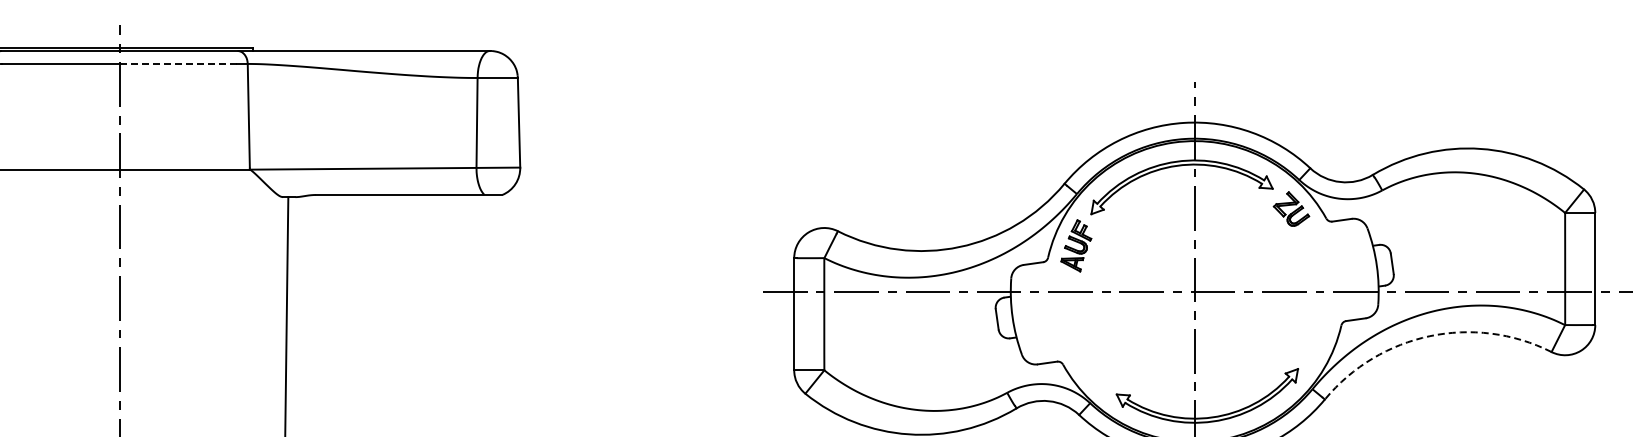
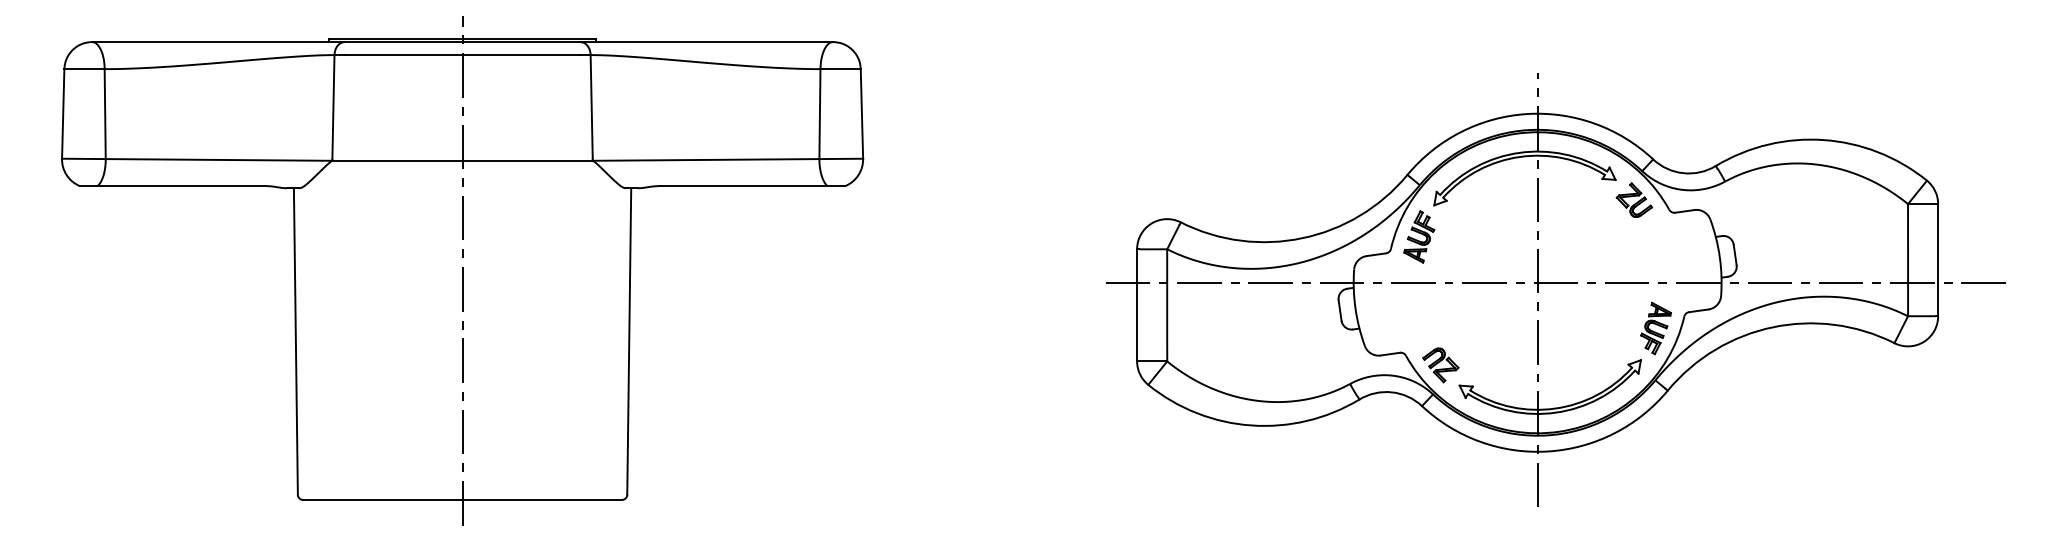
line: (178, 64) -> (521, 55), dashed -> solid
arc: (1429, 336) -> (1772, 327), dashed -> solid
part: (1312, 337) -> (1655, 328), added
part: (1097, 374) -> (1440, 365), added

